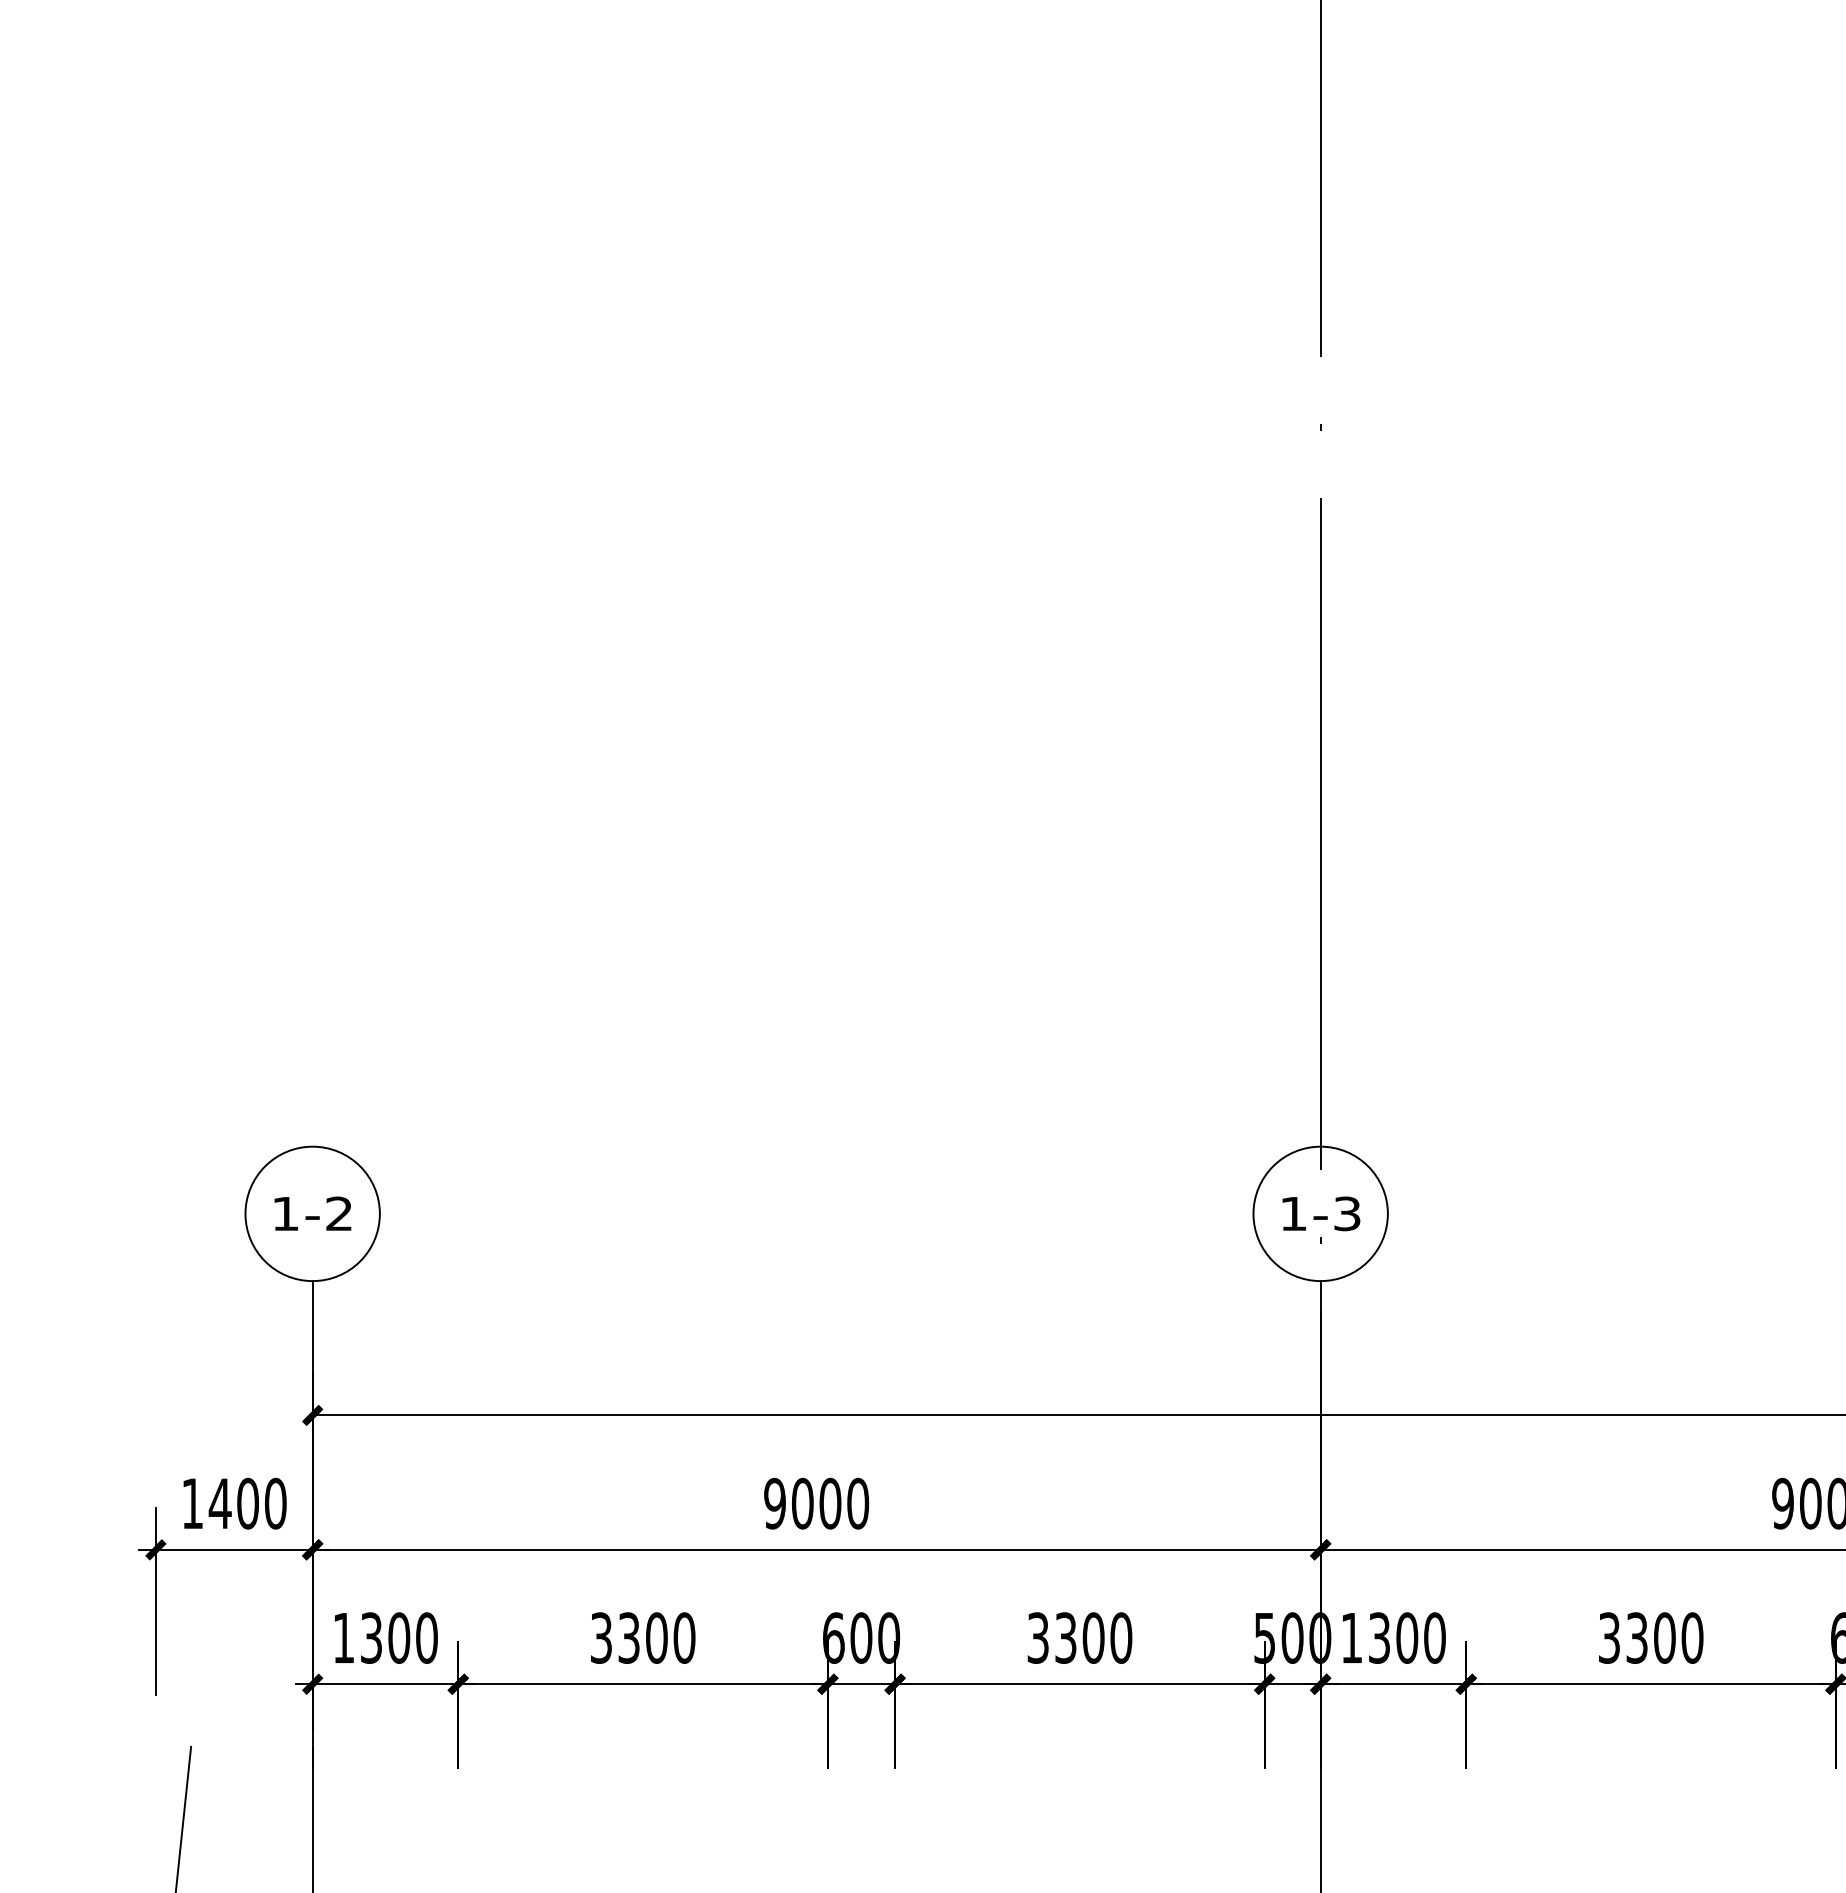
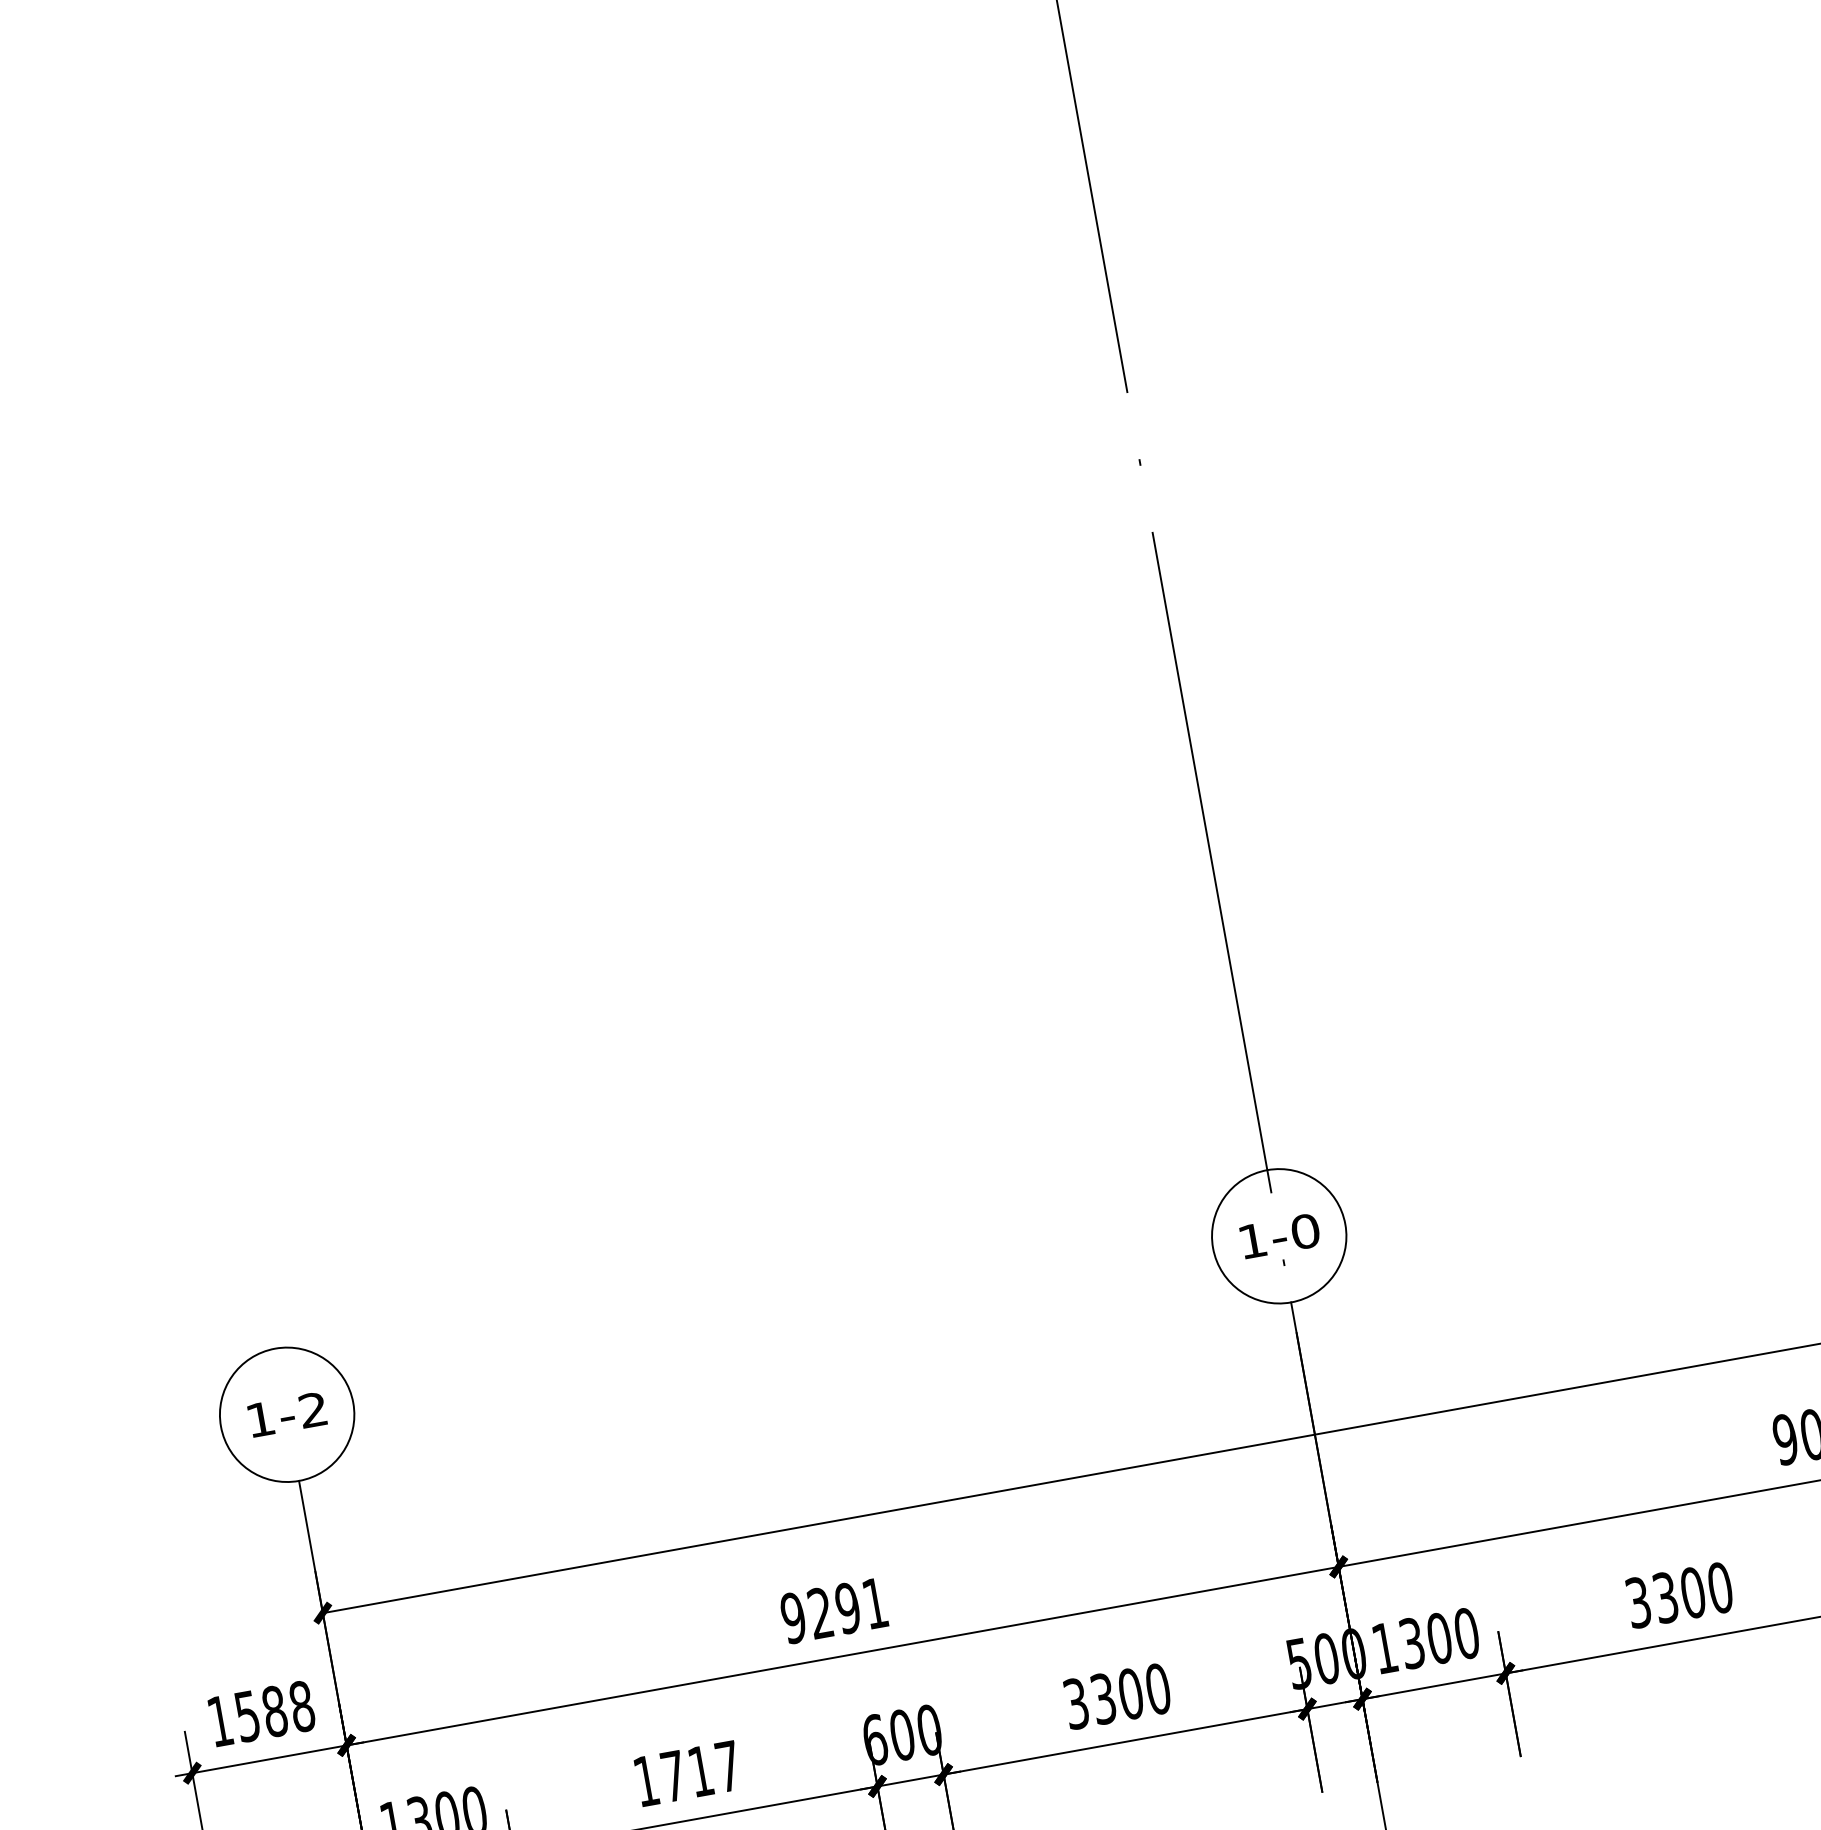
text: (1347, 1213) -> (1305, 1231), 1-3 -> 1-0
text: (247, 1503) -> (274, 1711), 1400 -> 1588
text: (830, 1503) -> (848, 1608), 9000 -> 9291
text: (643, 1637) -> (687, 1773), 3300 -> 1717

